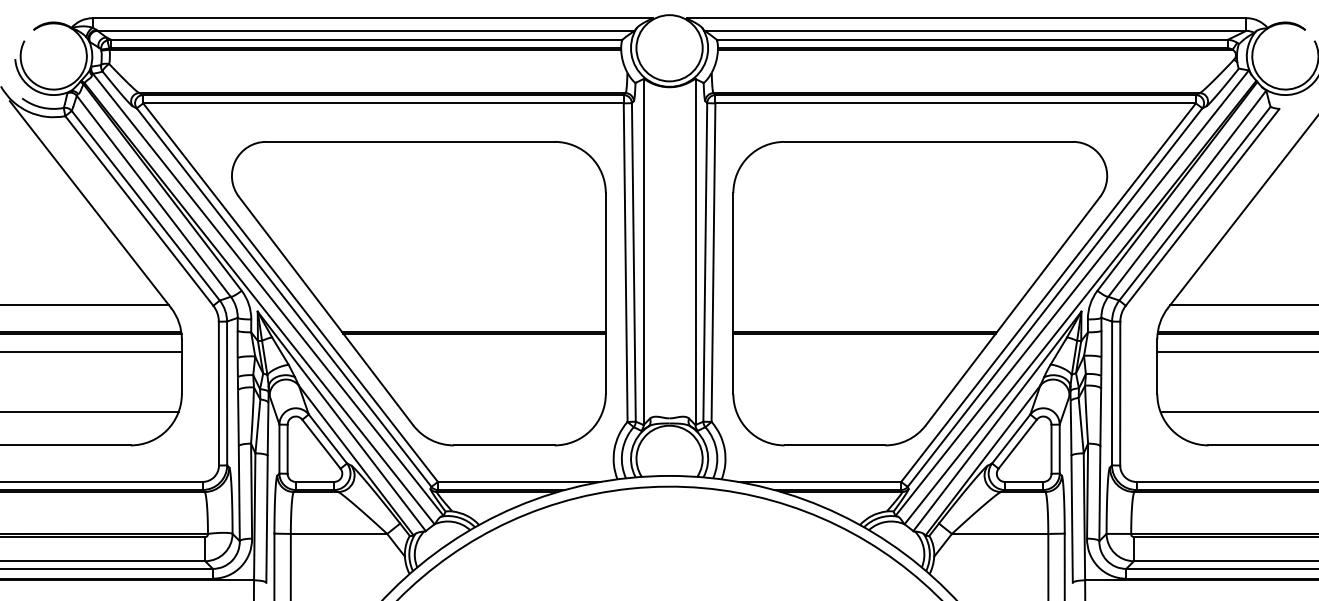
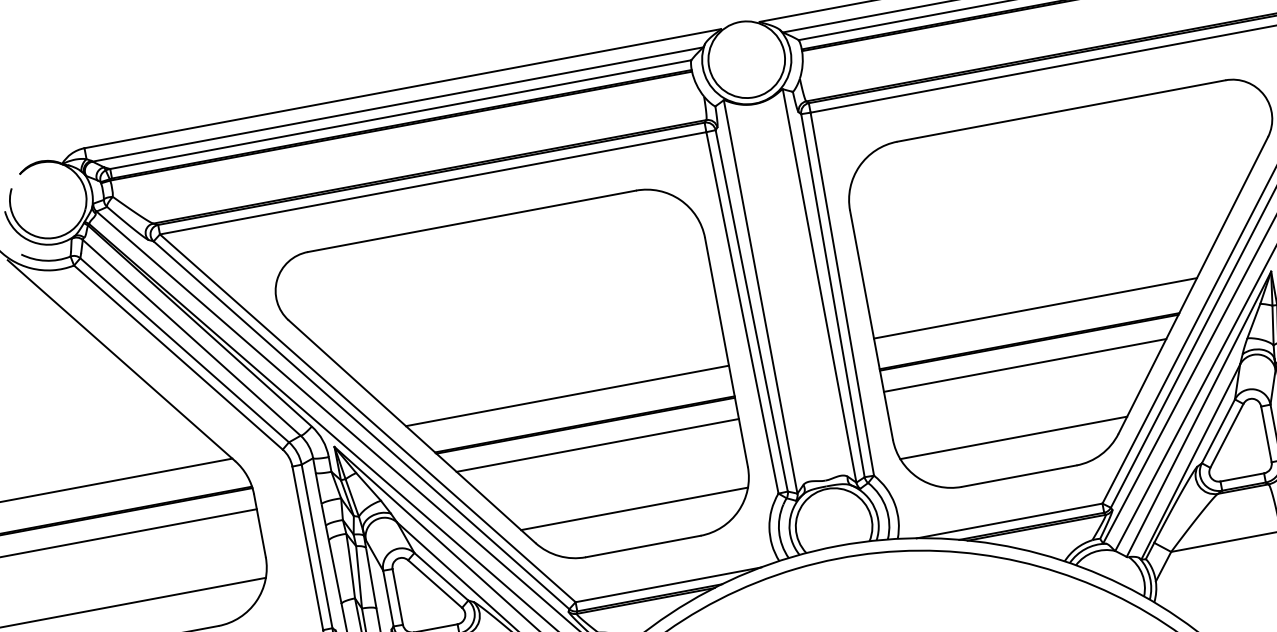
line: (463, 305) -> (567, 396), added
line: (875, 305) -> (1035, 308), added
line: (481, 352) -> (597, 445), added
line: (857, 352) -> (1025, 365), added
line: (502, 412) -> (634, 509), added
line: (836, 412) -> (1014, 438), added

